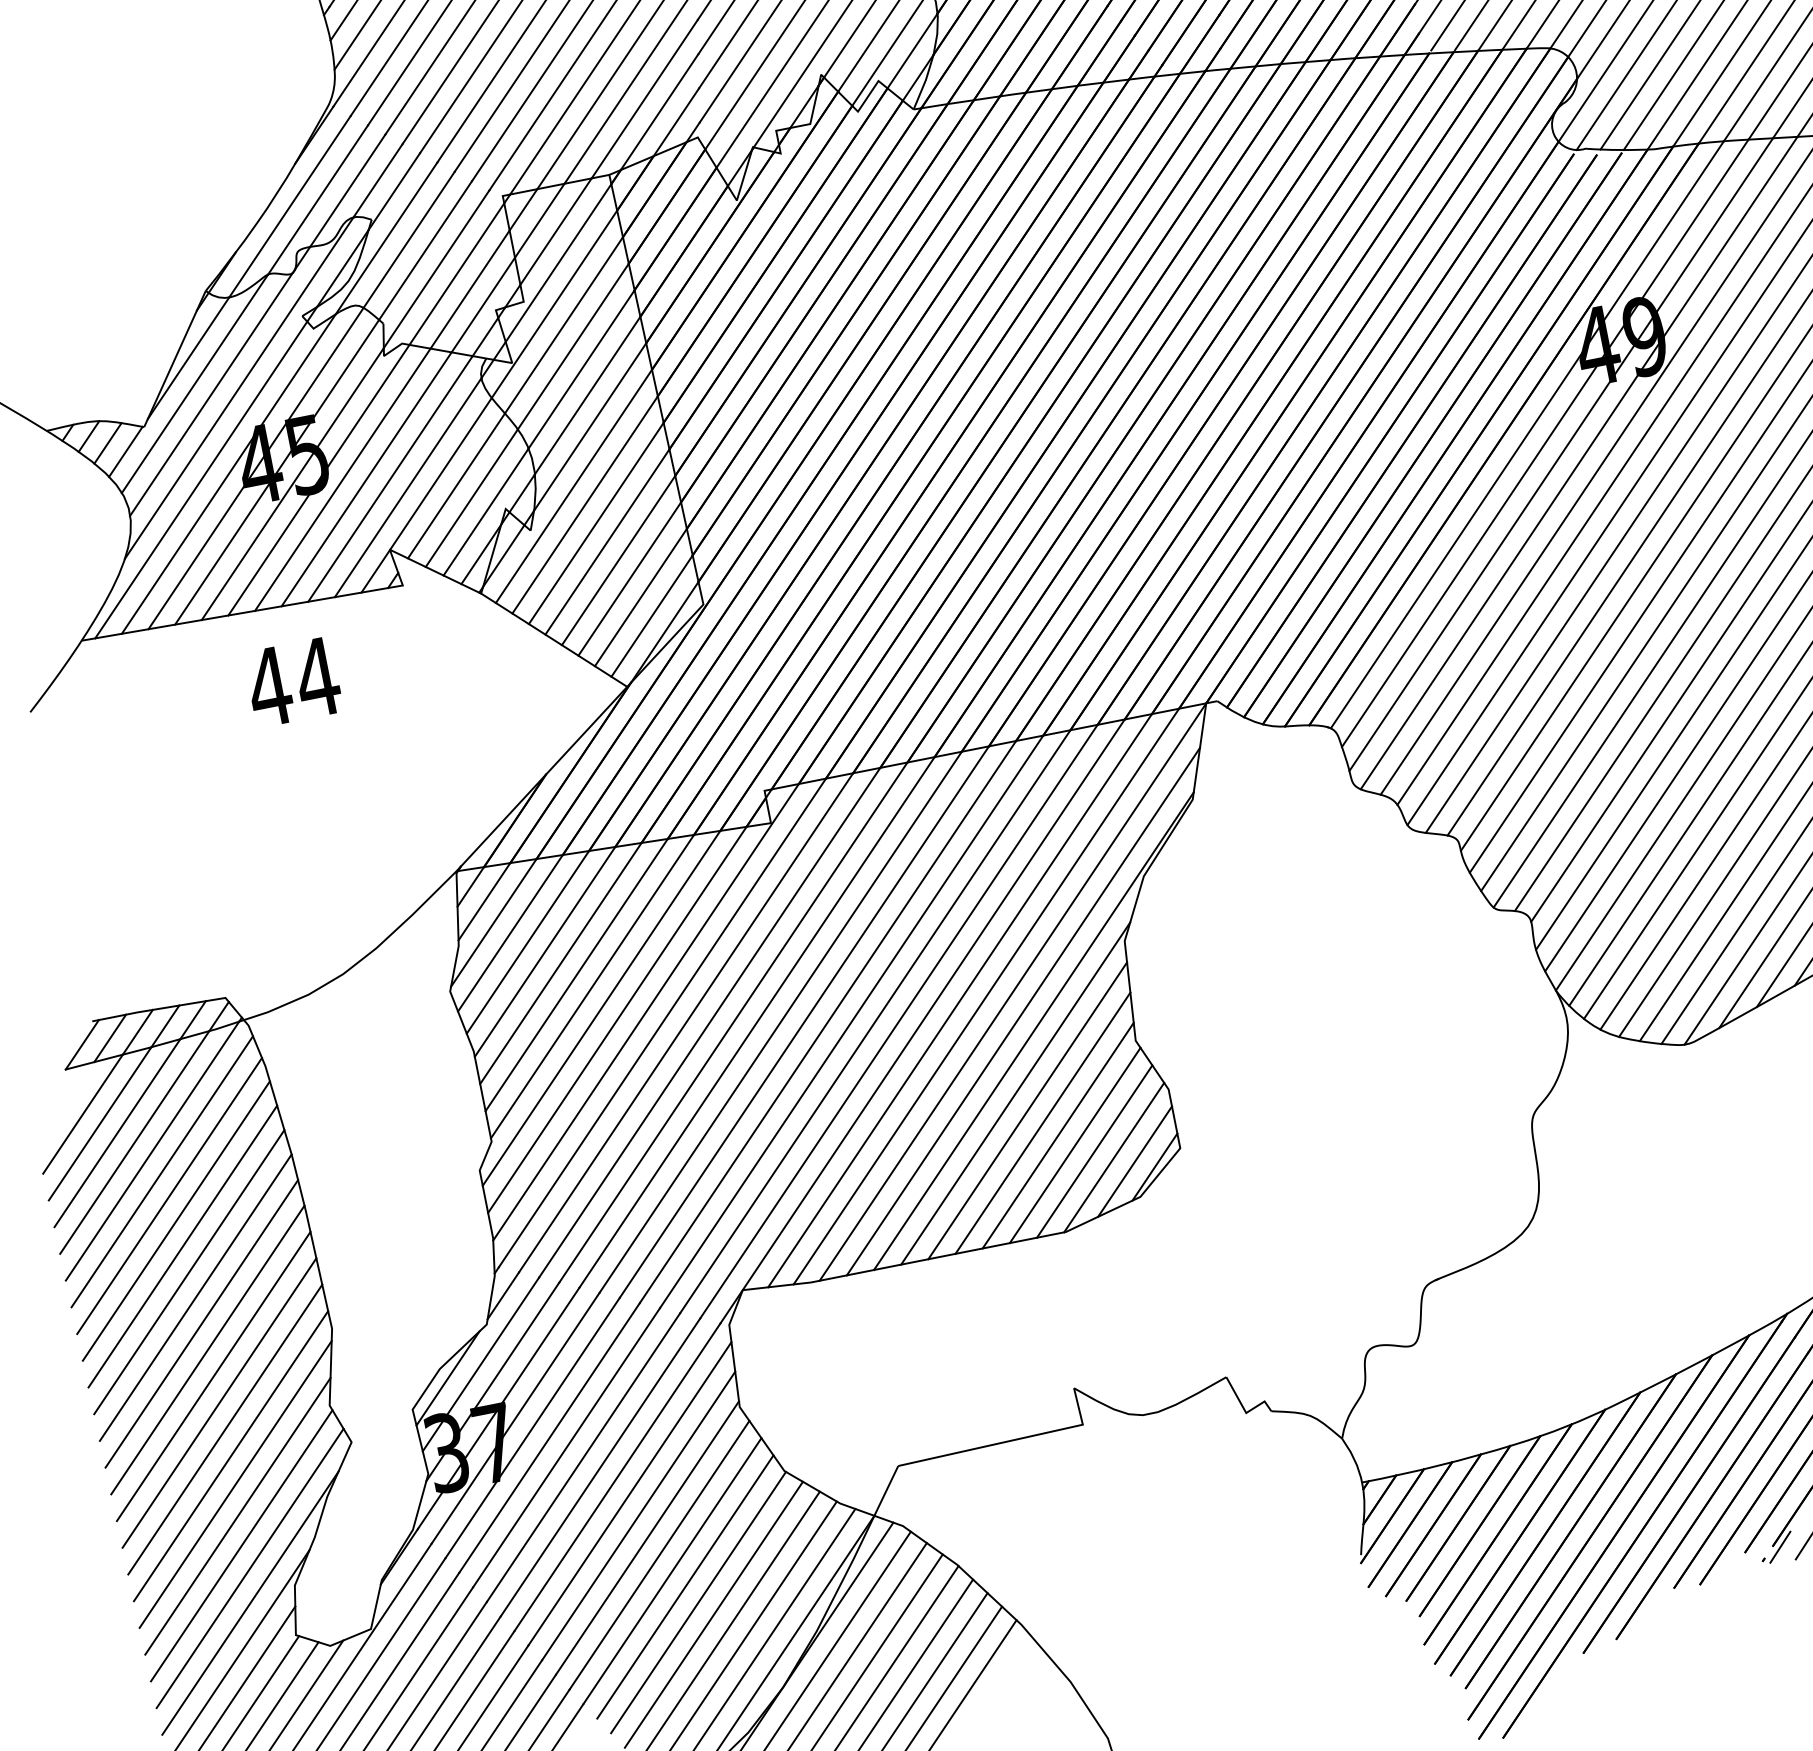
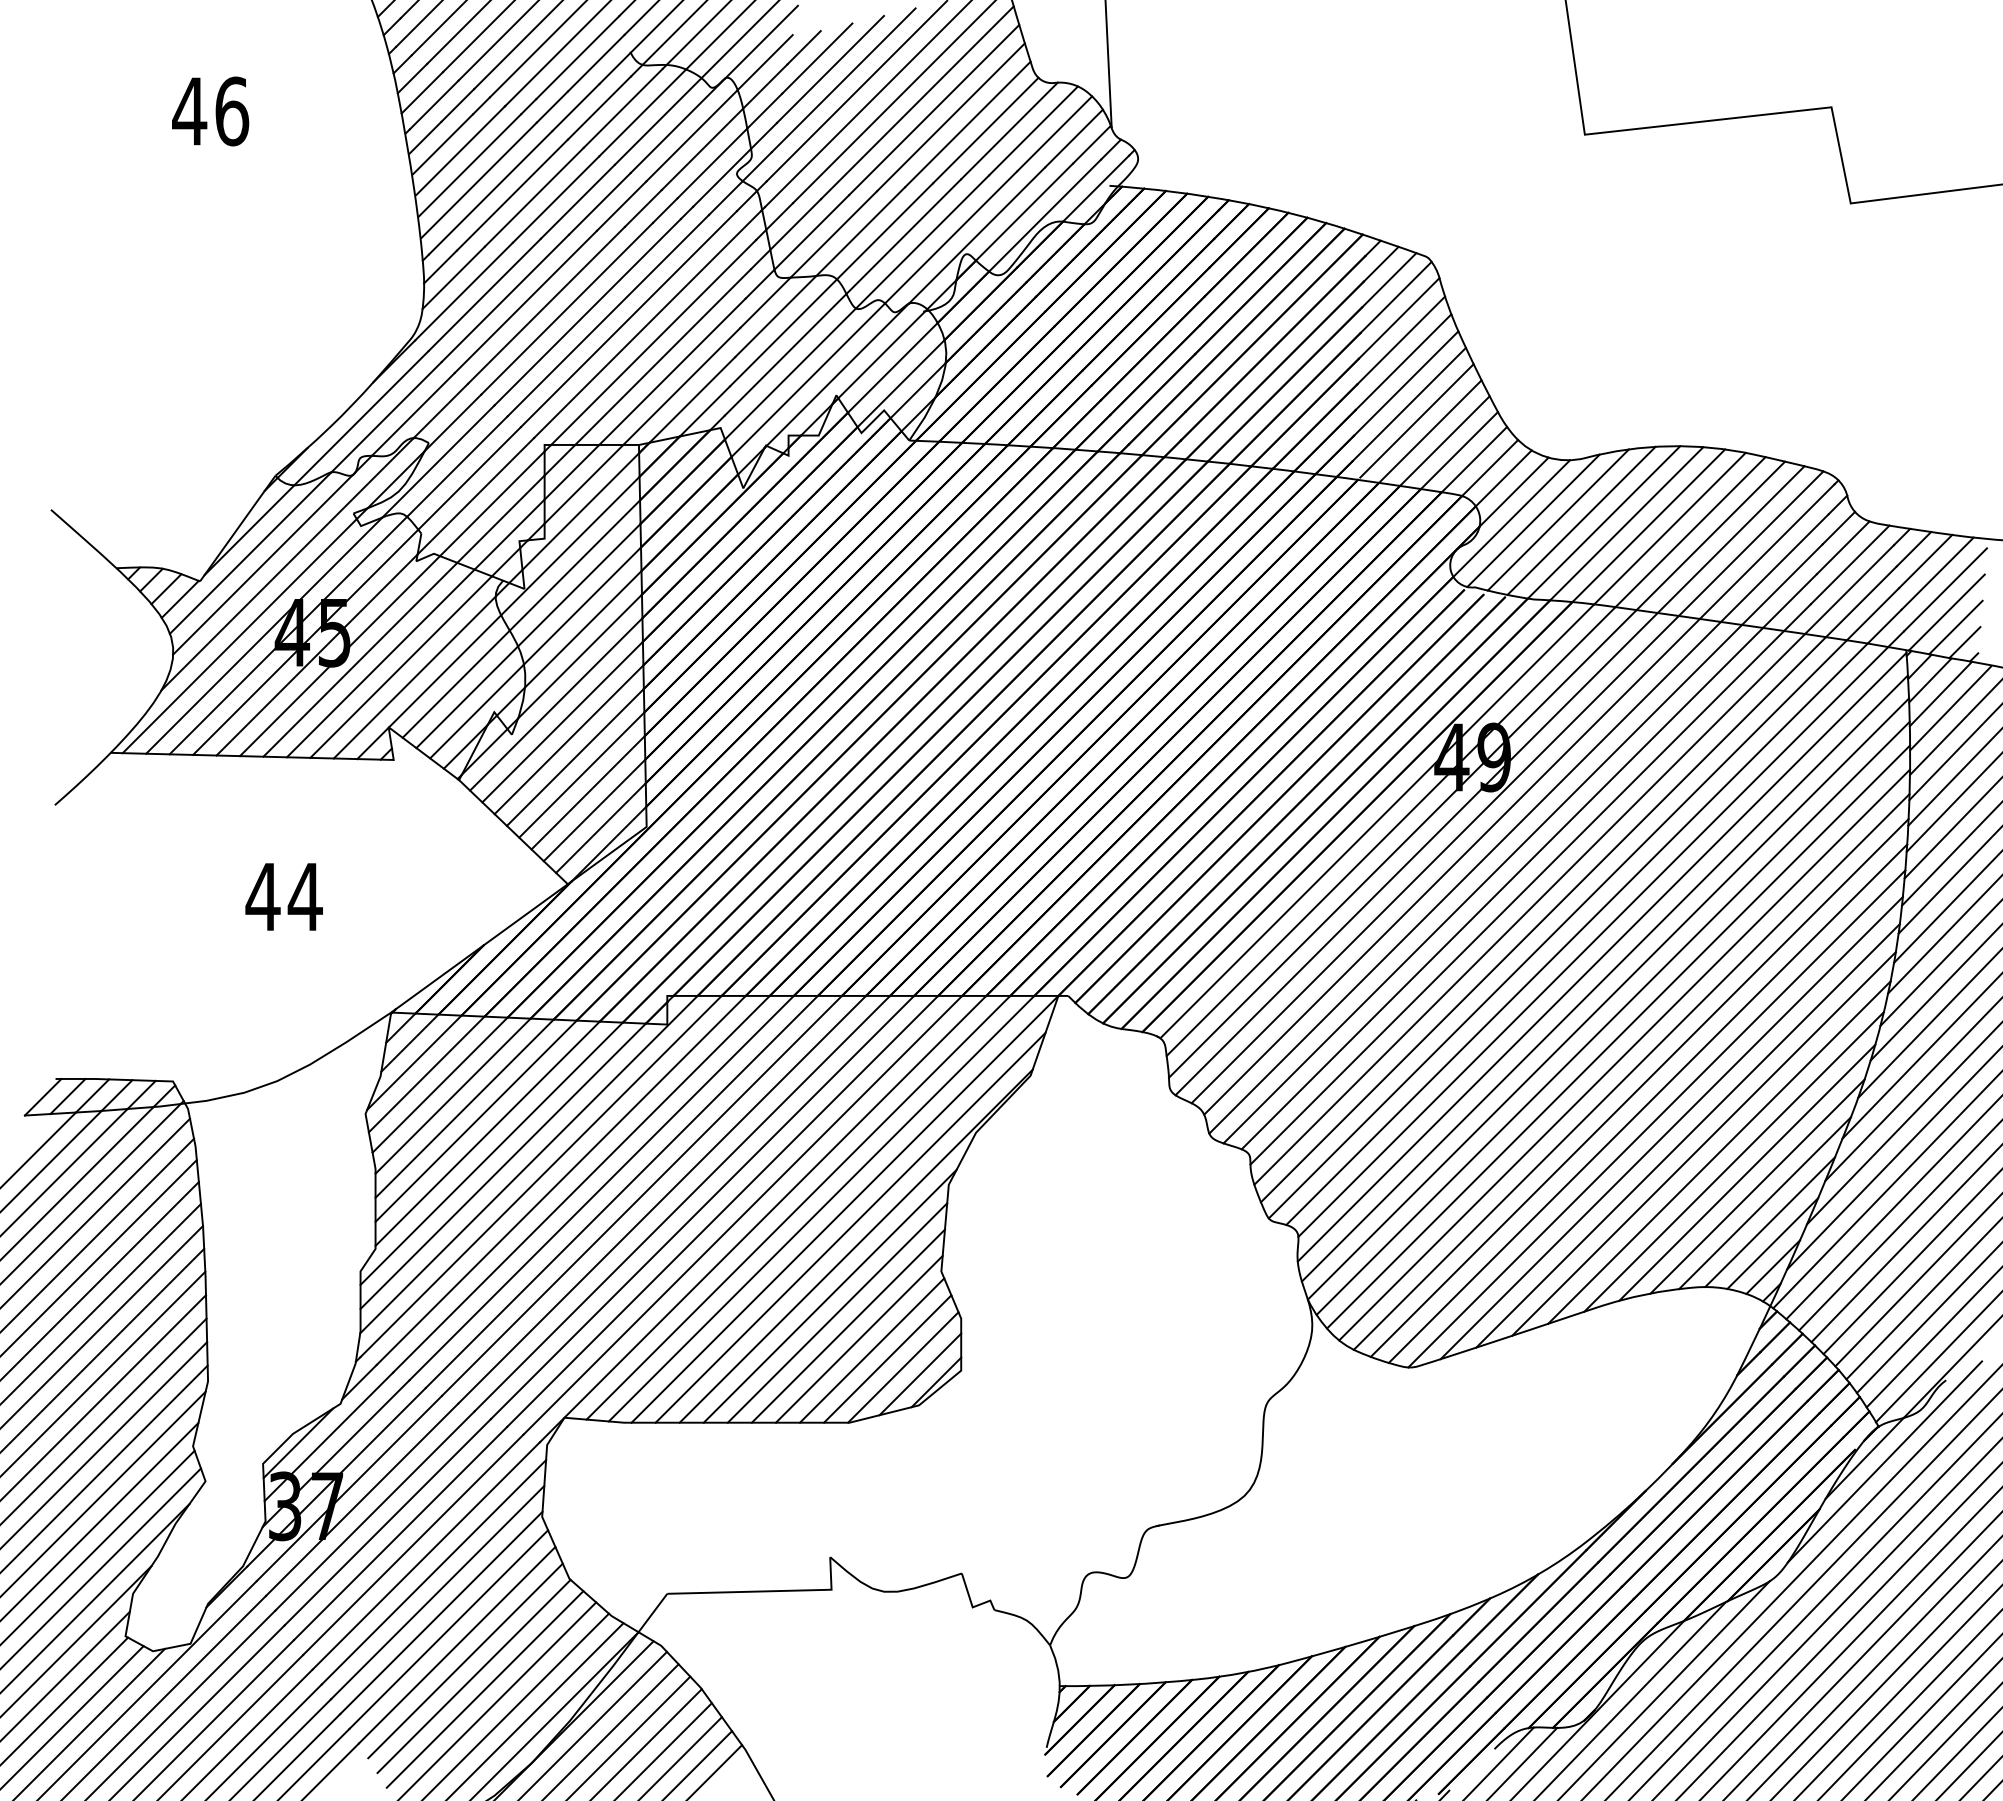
text: (292, 681) -> (283, 896), moved

